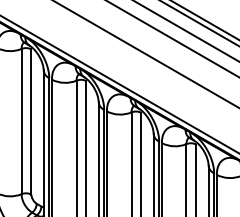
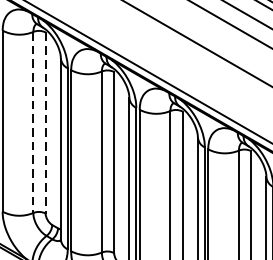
line: (21, 121) -> (33, 122), solid -> dashed
line: (31, 121) -> (45, 122), solid -> dashed

